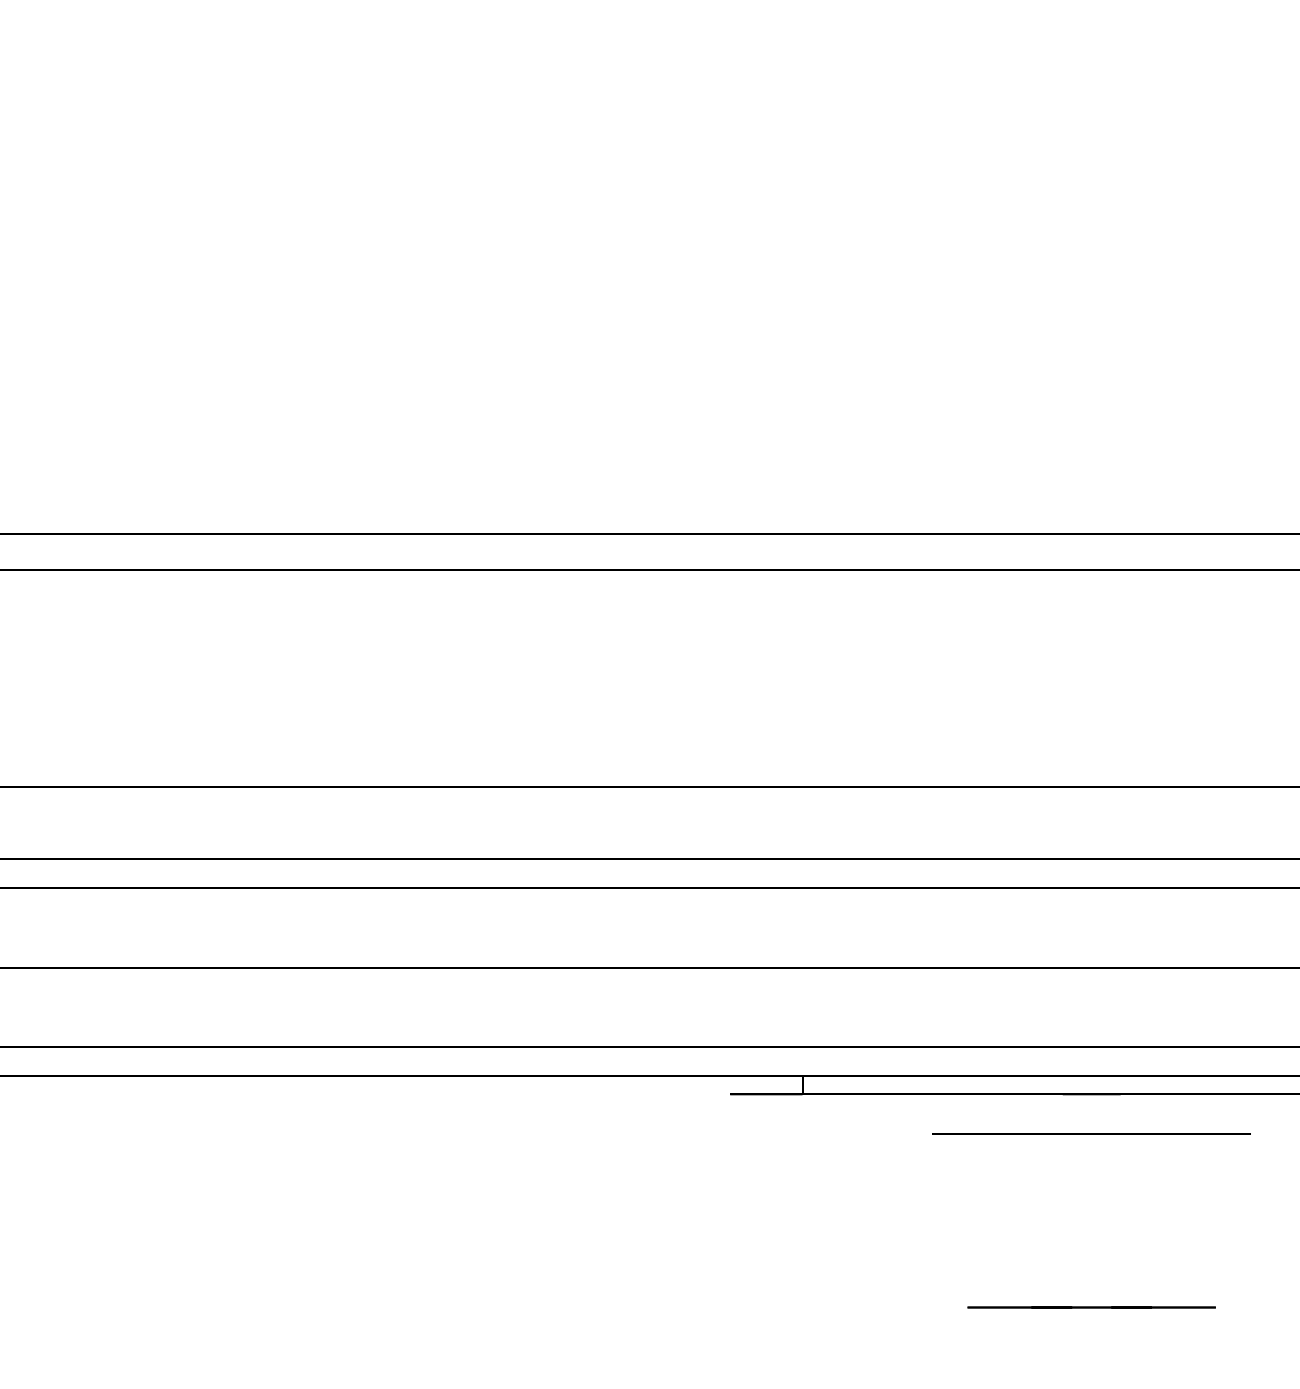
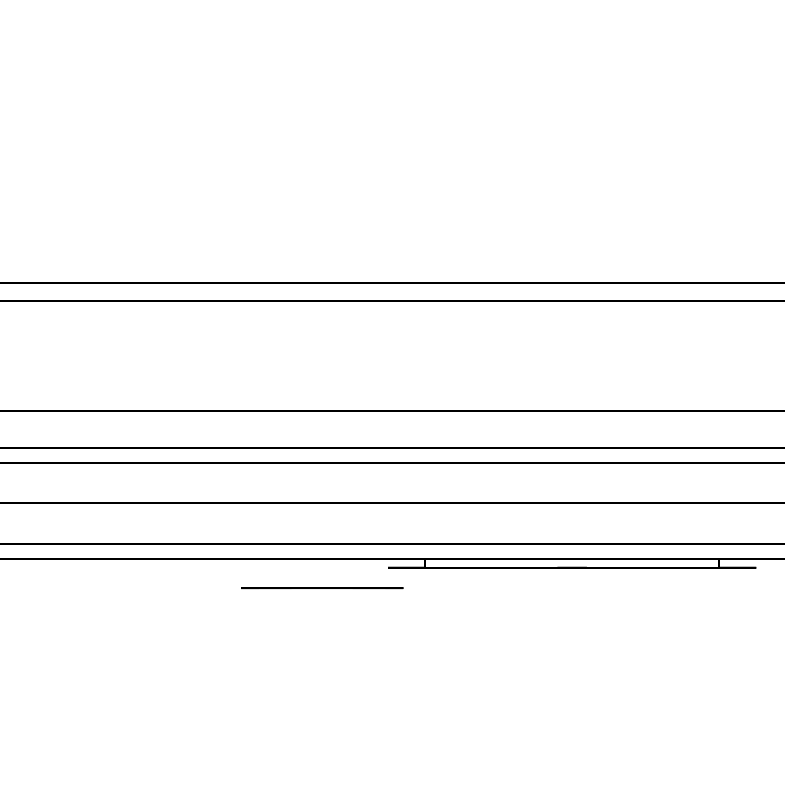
line: (1092, 1134) -> (322, 588), moved
line: (1092, 1307) -> (572, 676), removed

